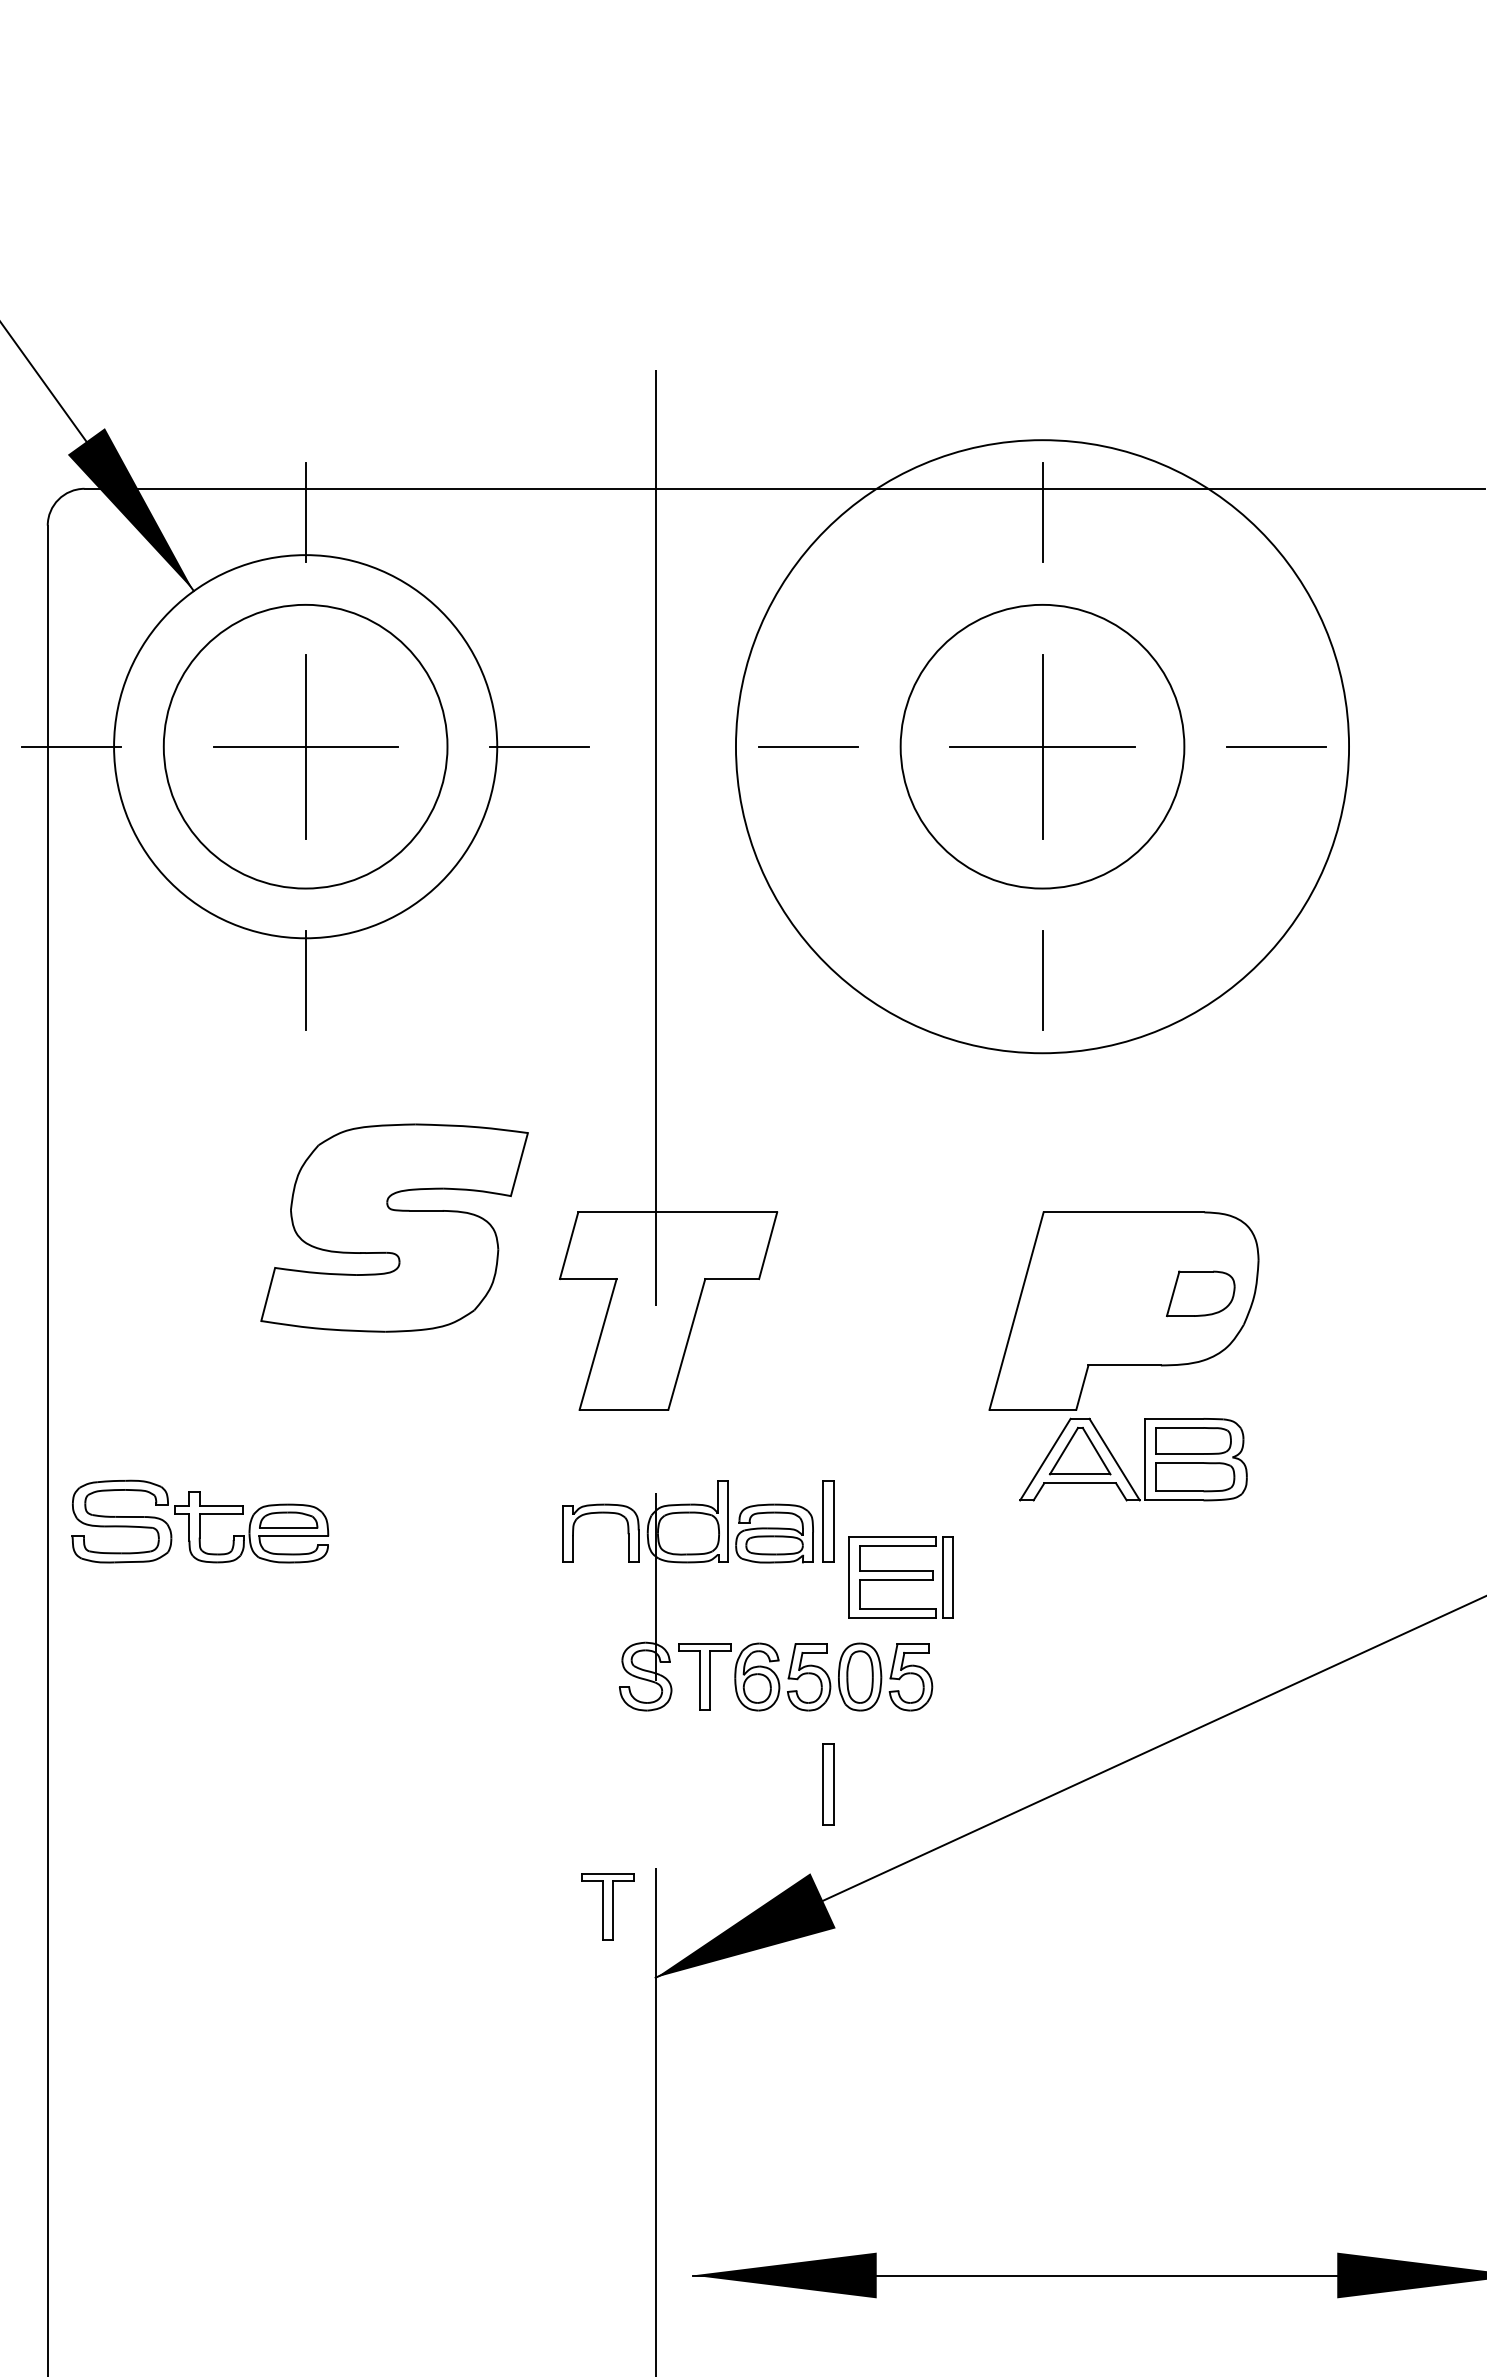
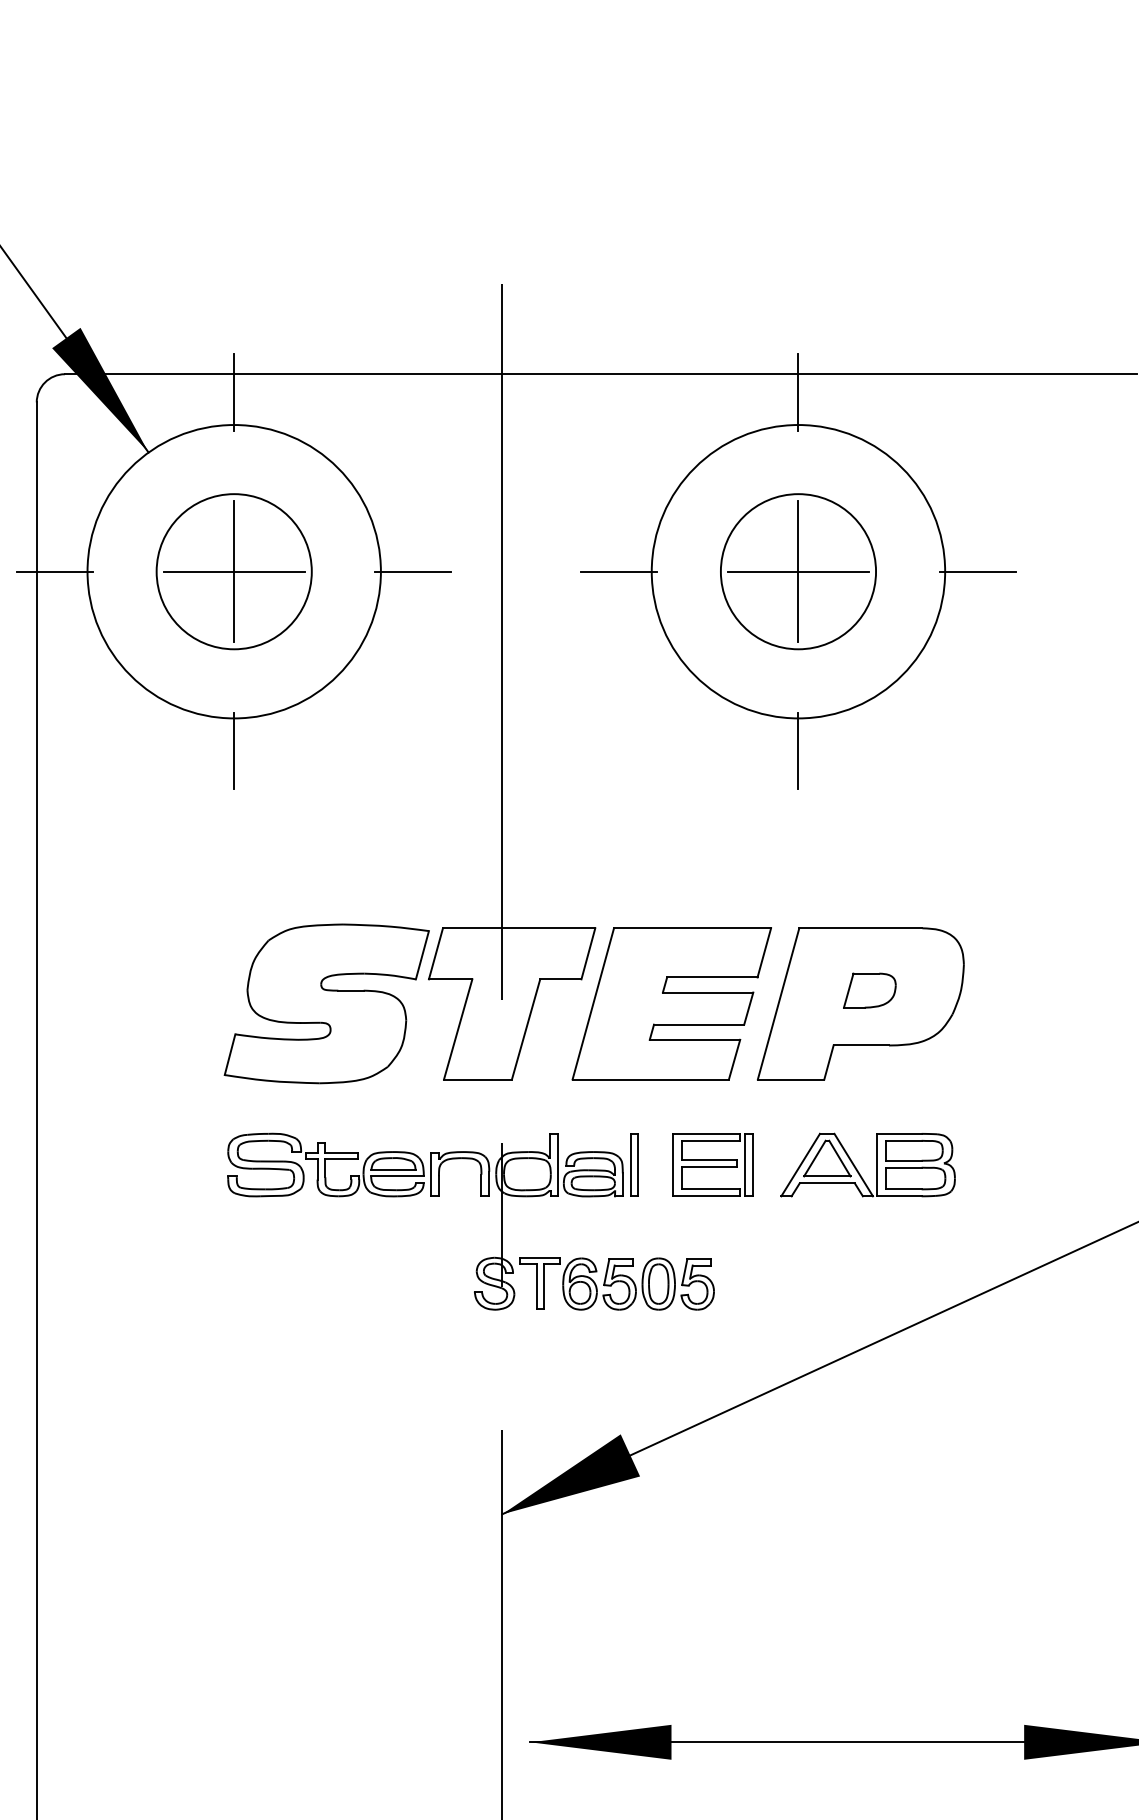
circle: (305, 746) -> (234, 571), size x0.71
circle: (1042, 746) -> (798, 571), size x0.62
circle: (1042, 746) -> (798, 571), size x0.71
part: (394, 1227) -> (326, 1003), moved
part: (1200, 1293) -> (869, 990), moved
part: (876, 1310) -> (671, 1003), added
part: (1144, 1459) -> (876, 1164), moved
part: (200, 1521) -> (326, 1164), moved
part: (900, 1577) -> (712, 1164), moved
part: (828, 1784) -> (634, 1366), removed
part: (607, 1906) -> (465, 1459), removed

